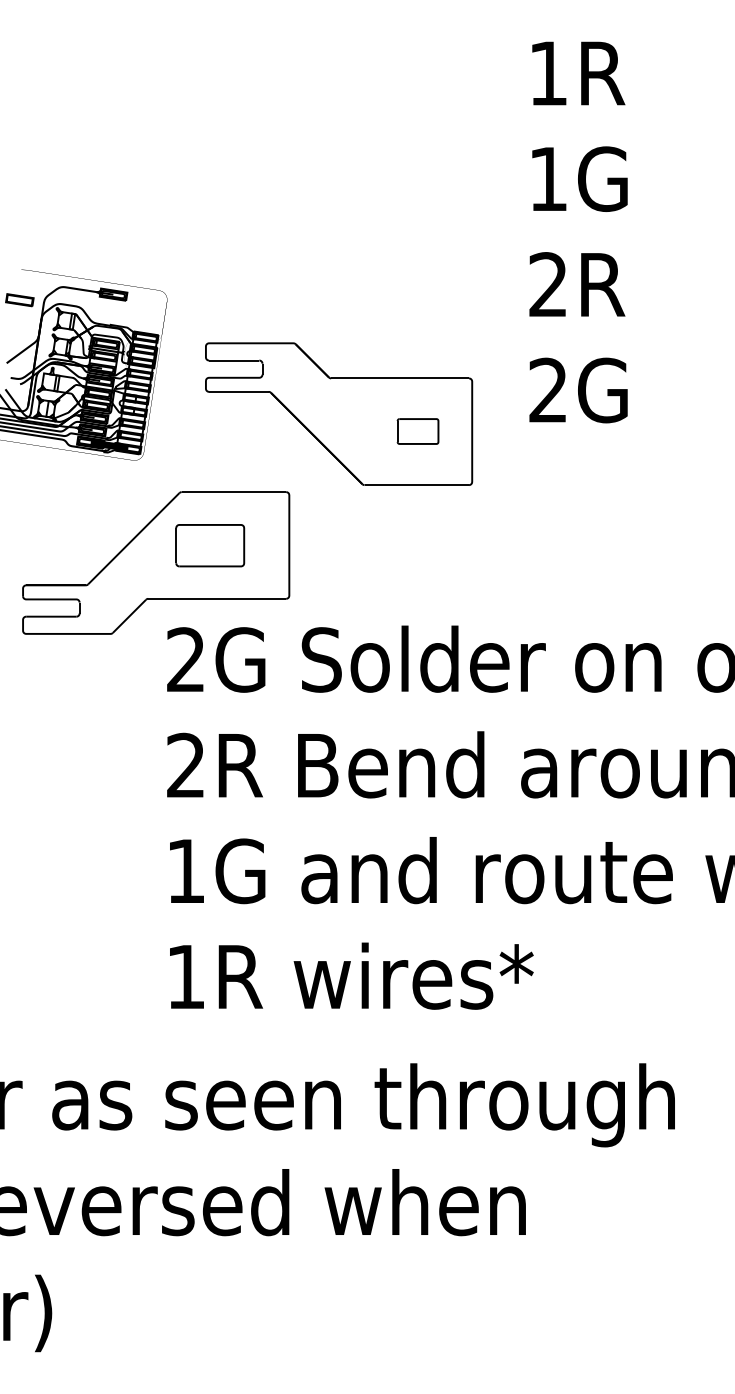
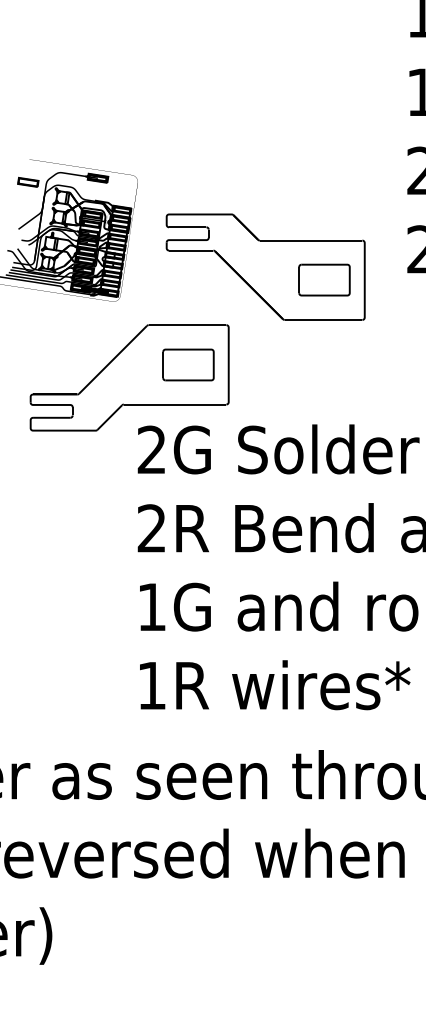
part: (417, 431) -> (324, 280), size x1.67
part: (210, 545) -> (188, 364), moved

